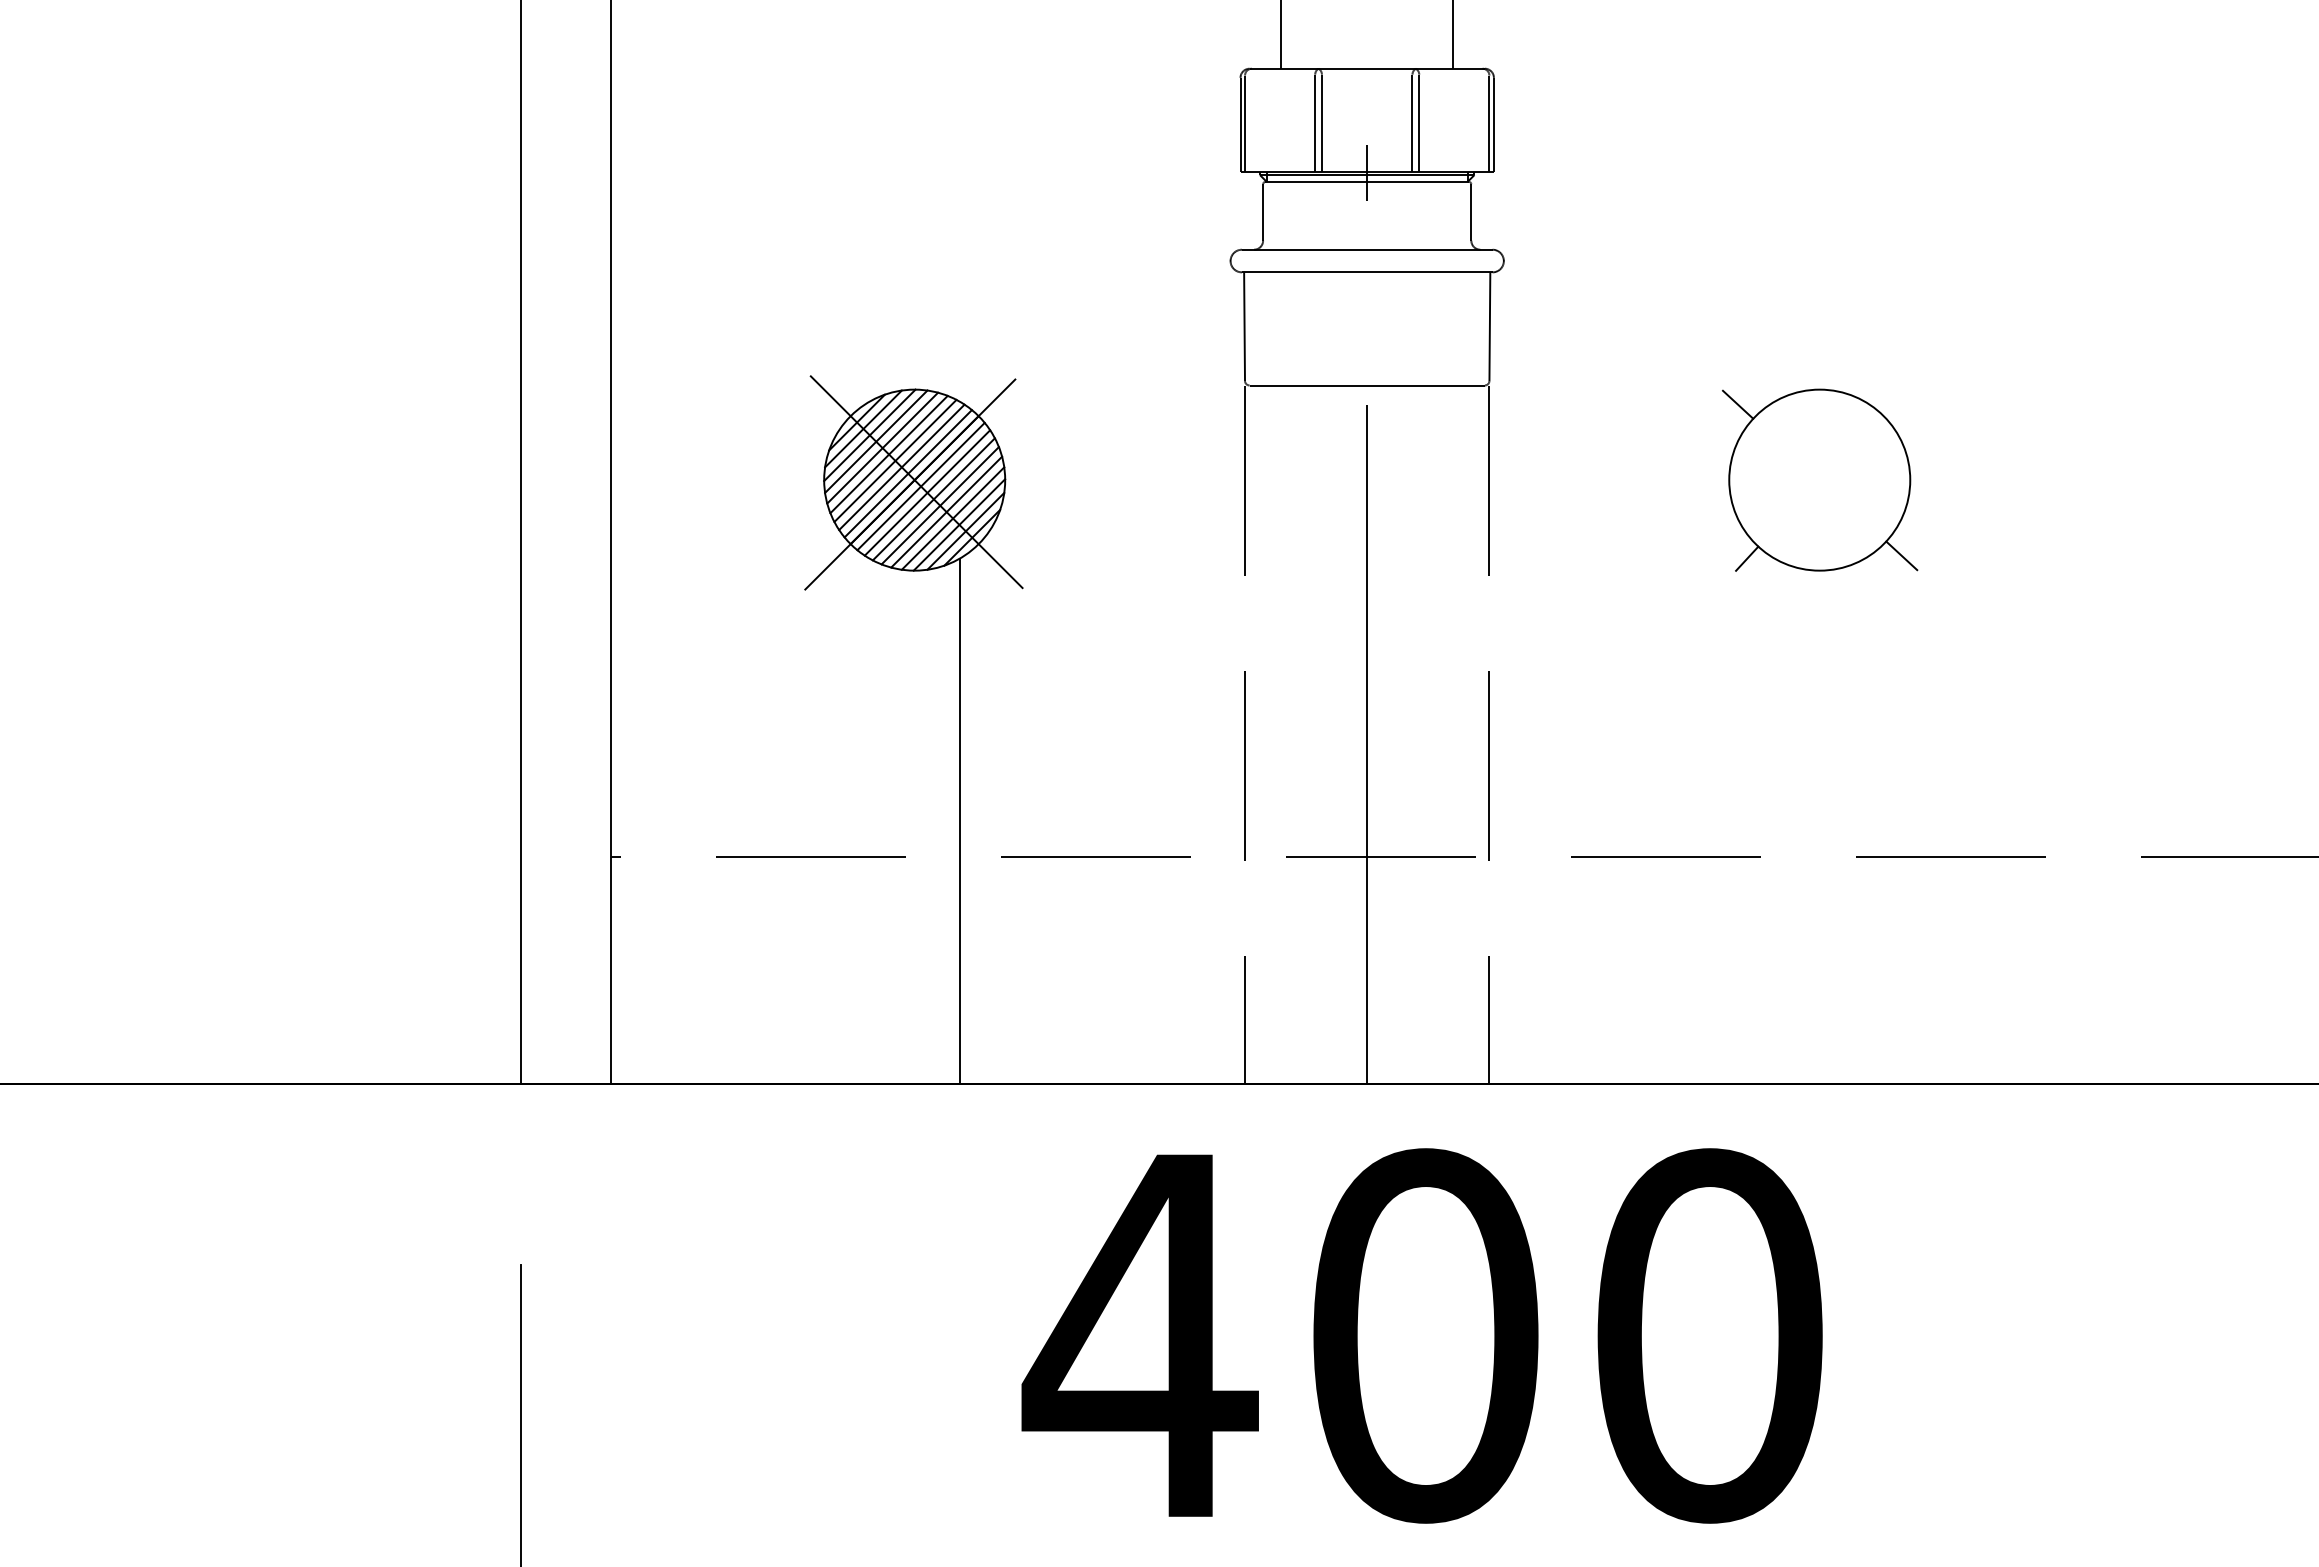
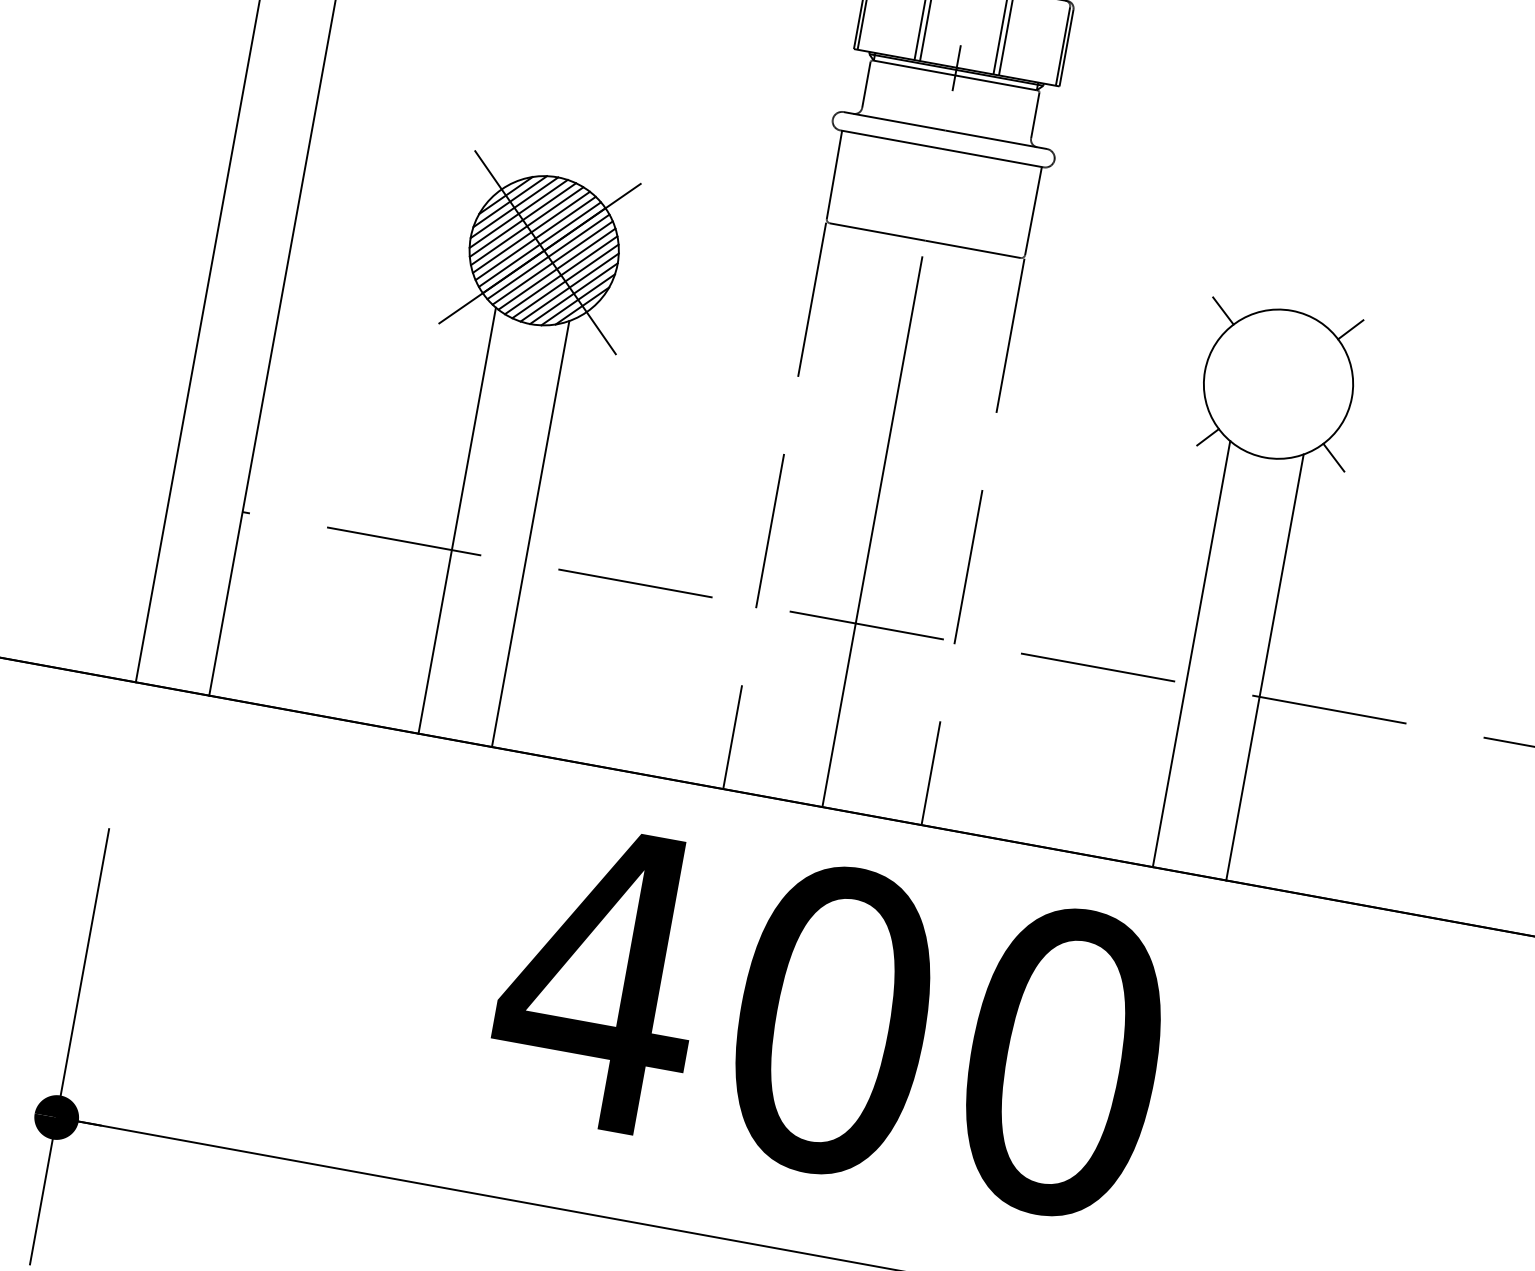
line: (1894, 399) -> (1351, 329), added
line: (869, 820) -> (457, 520), added
line: (1774, 820) -> (1191, 653), added
line: (1865, 820) -> (1265, 667), added

